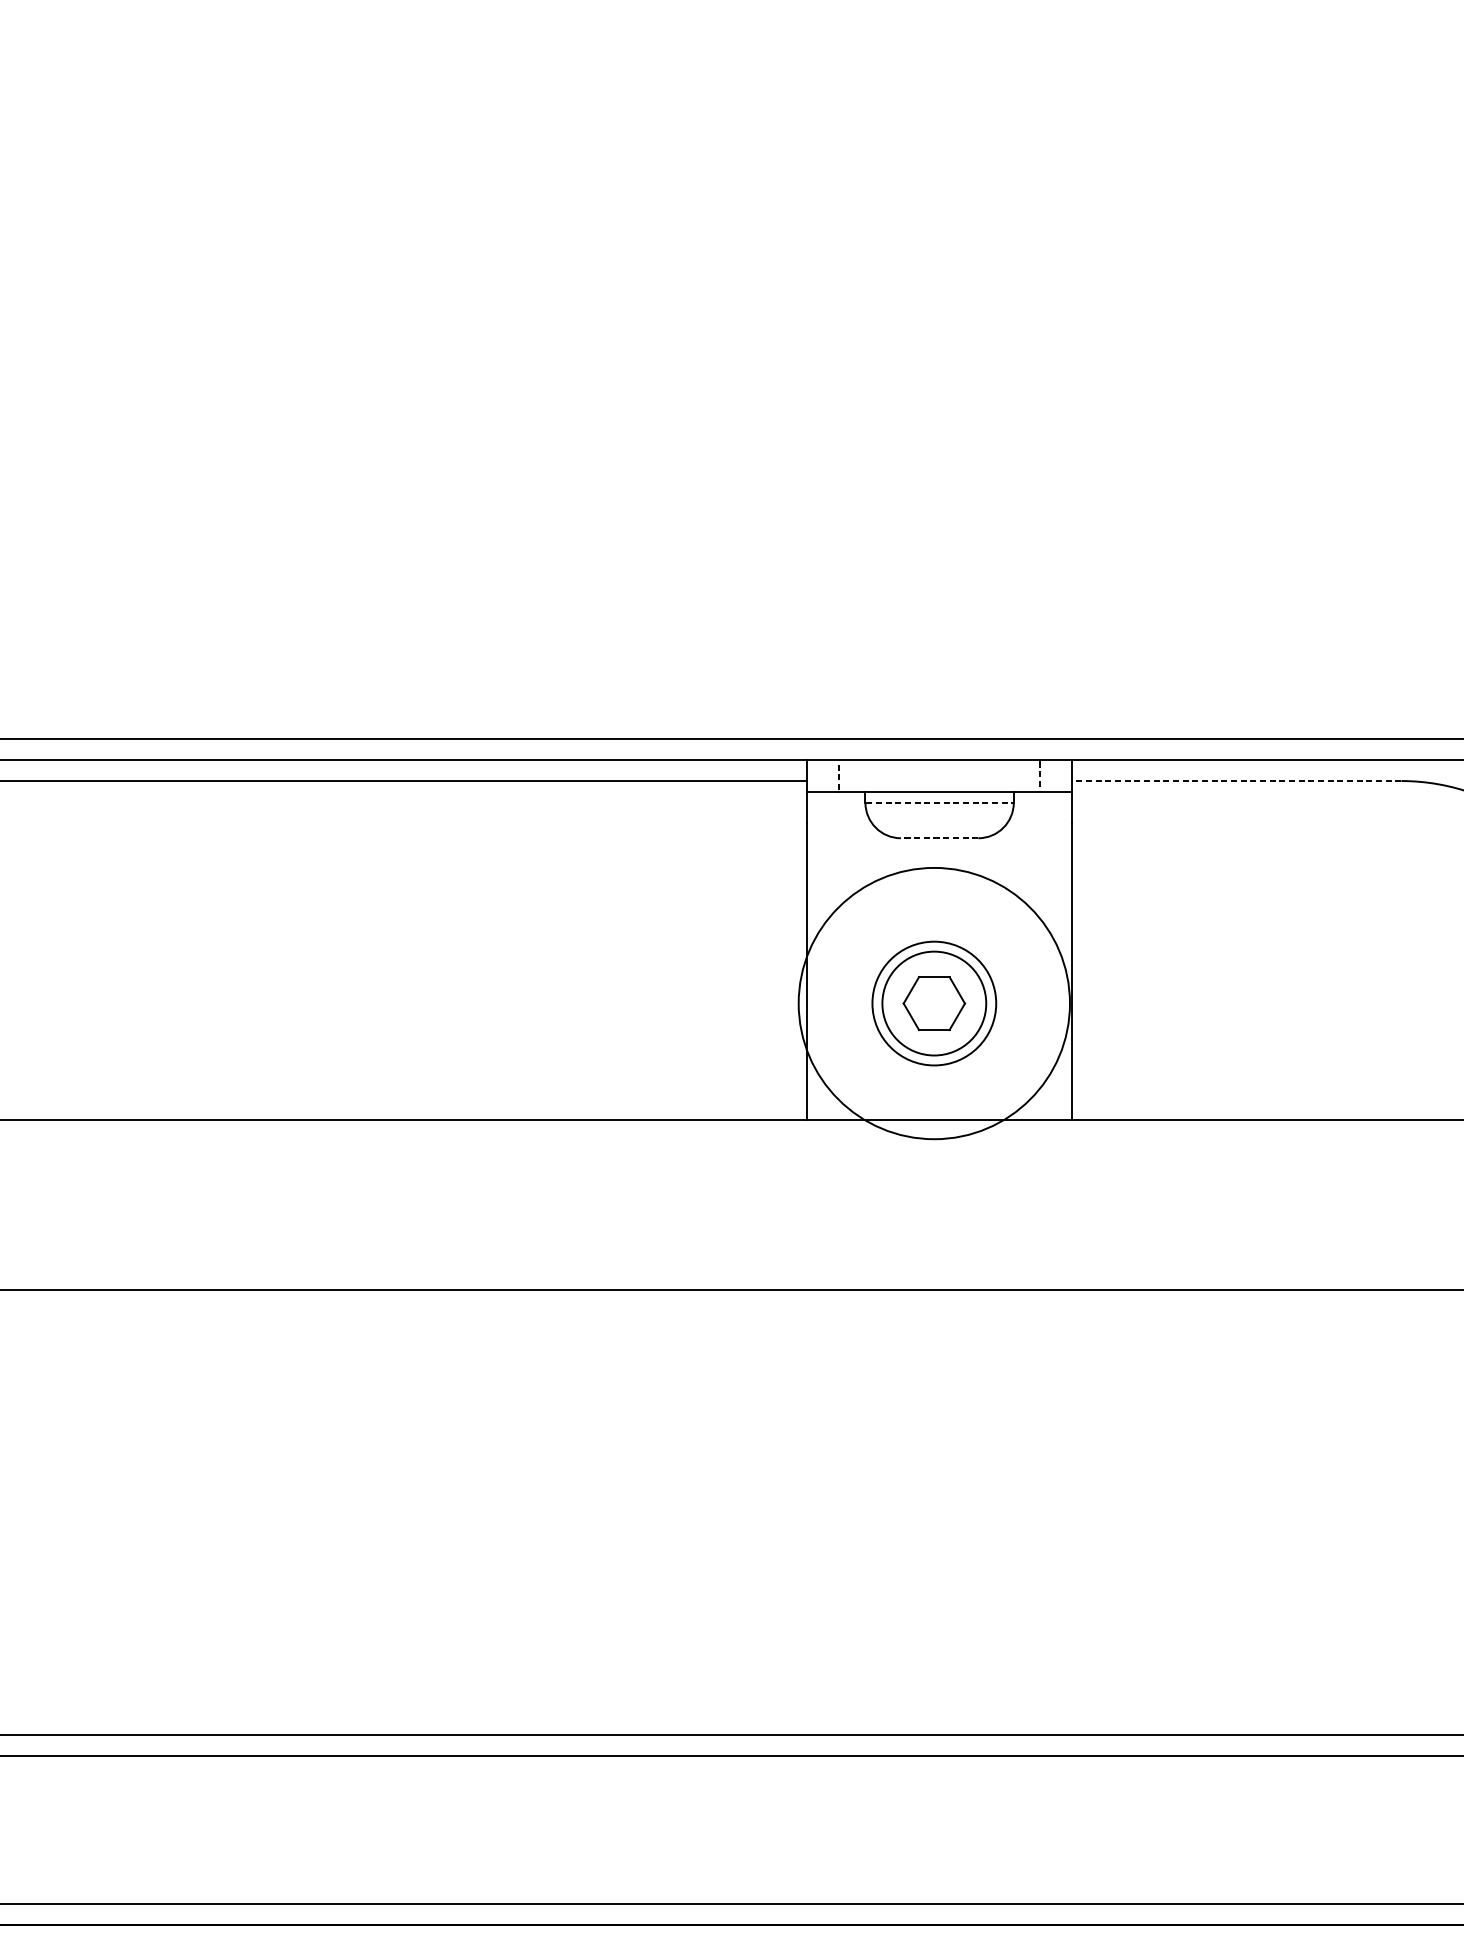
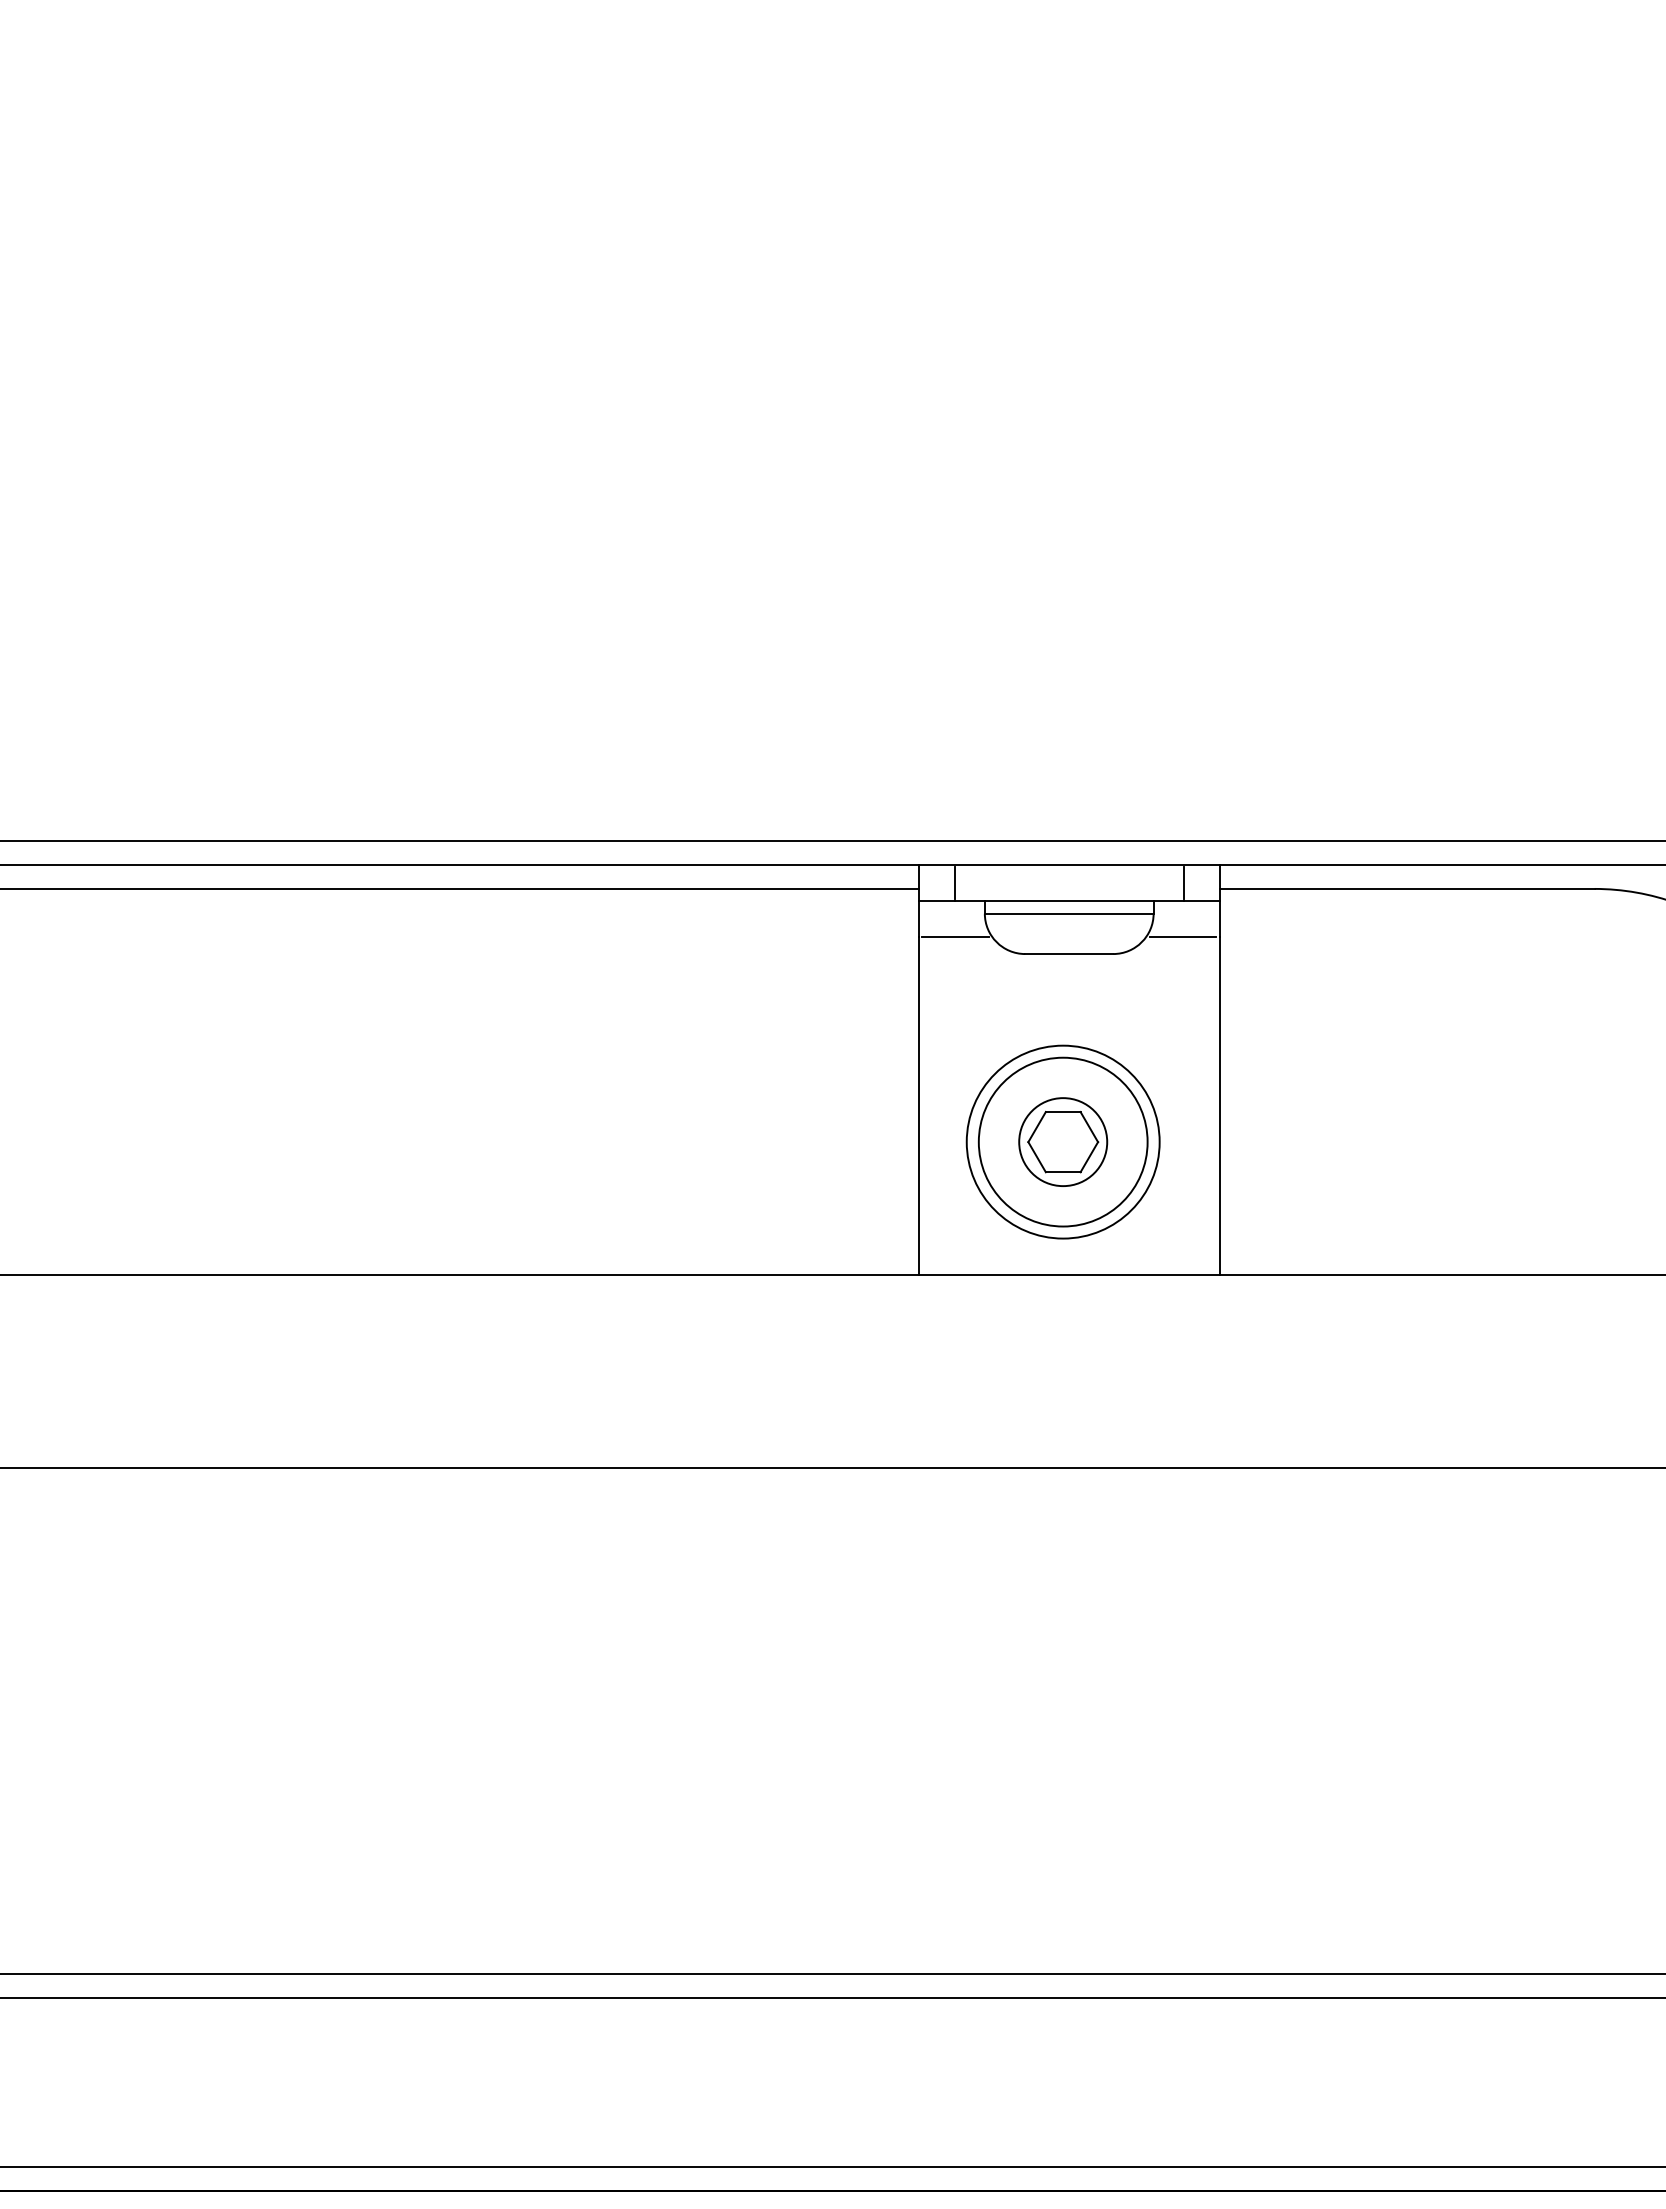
line: (838, 775) -> (954, 882), dashed -> solid
line: (1040, 776) -> (1183, 883), dashed -> solid
line: (1236, 780) -> (1406, 888), dashed -> solid
line: (939, 802) -> (1069, 913), dashed -> solid
line: (839, 823) -> (955, 937), added
line: (1039, 823) -> (1182, 937), added
line: (938, 838) -> (1068, 954), dashed -> solid
circle: (933, 1003) -> (1062, 1141), size x0.62
circle: (933, 1003) -> (1062, 1141), size x1.43
circle: (934, 1003) -> (1063, 1142), size x0.62

